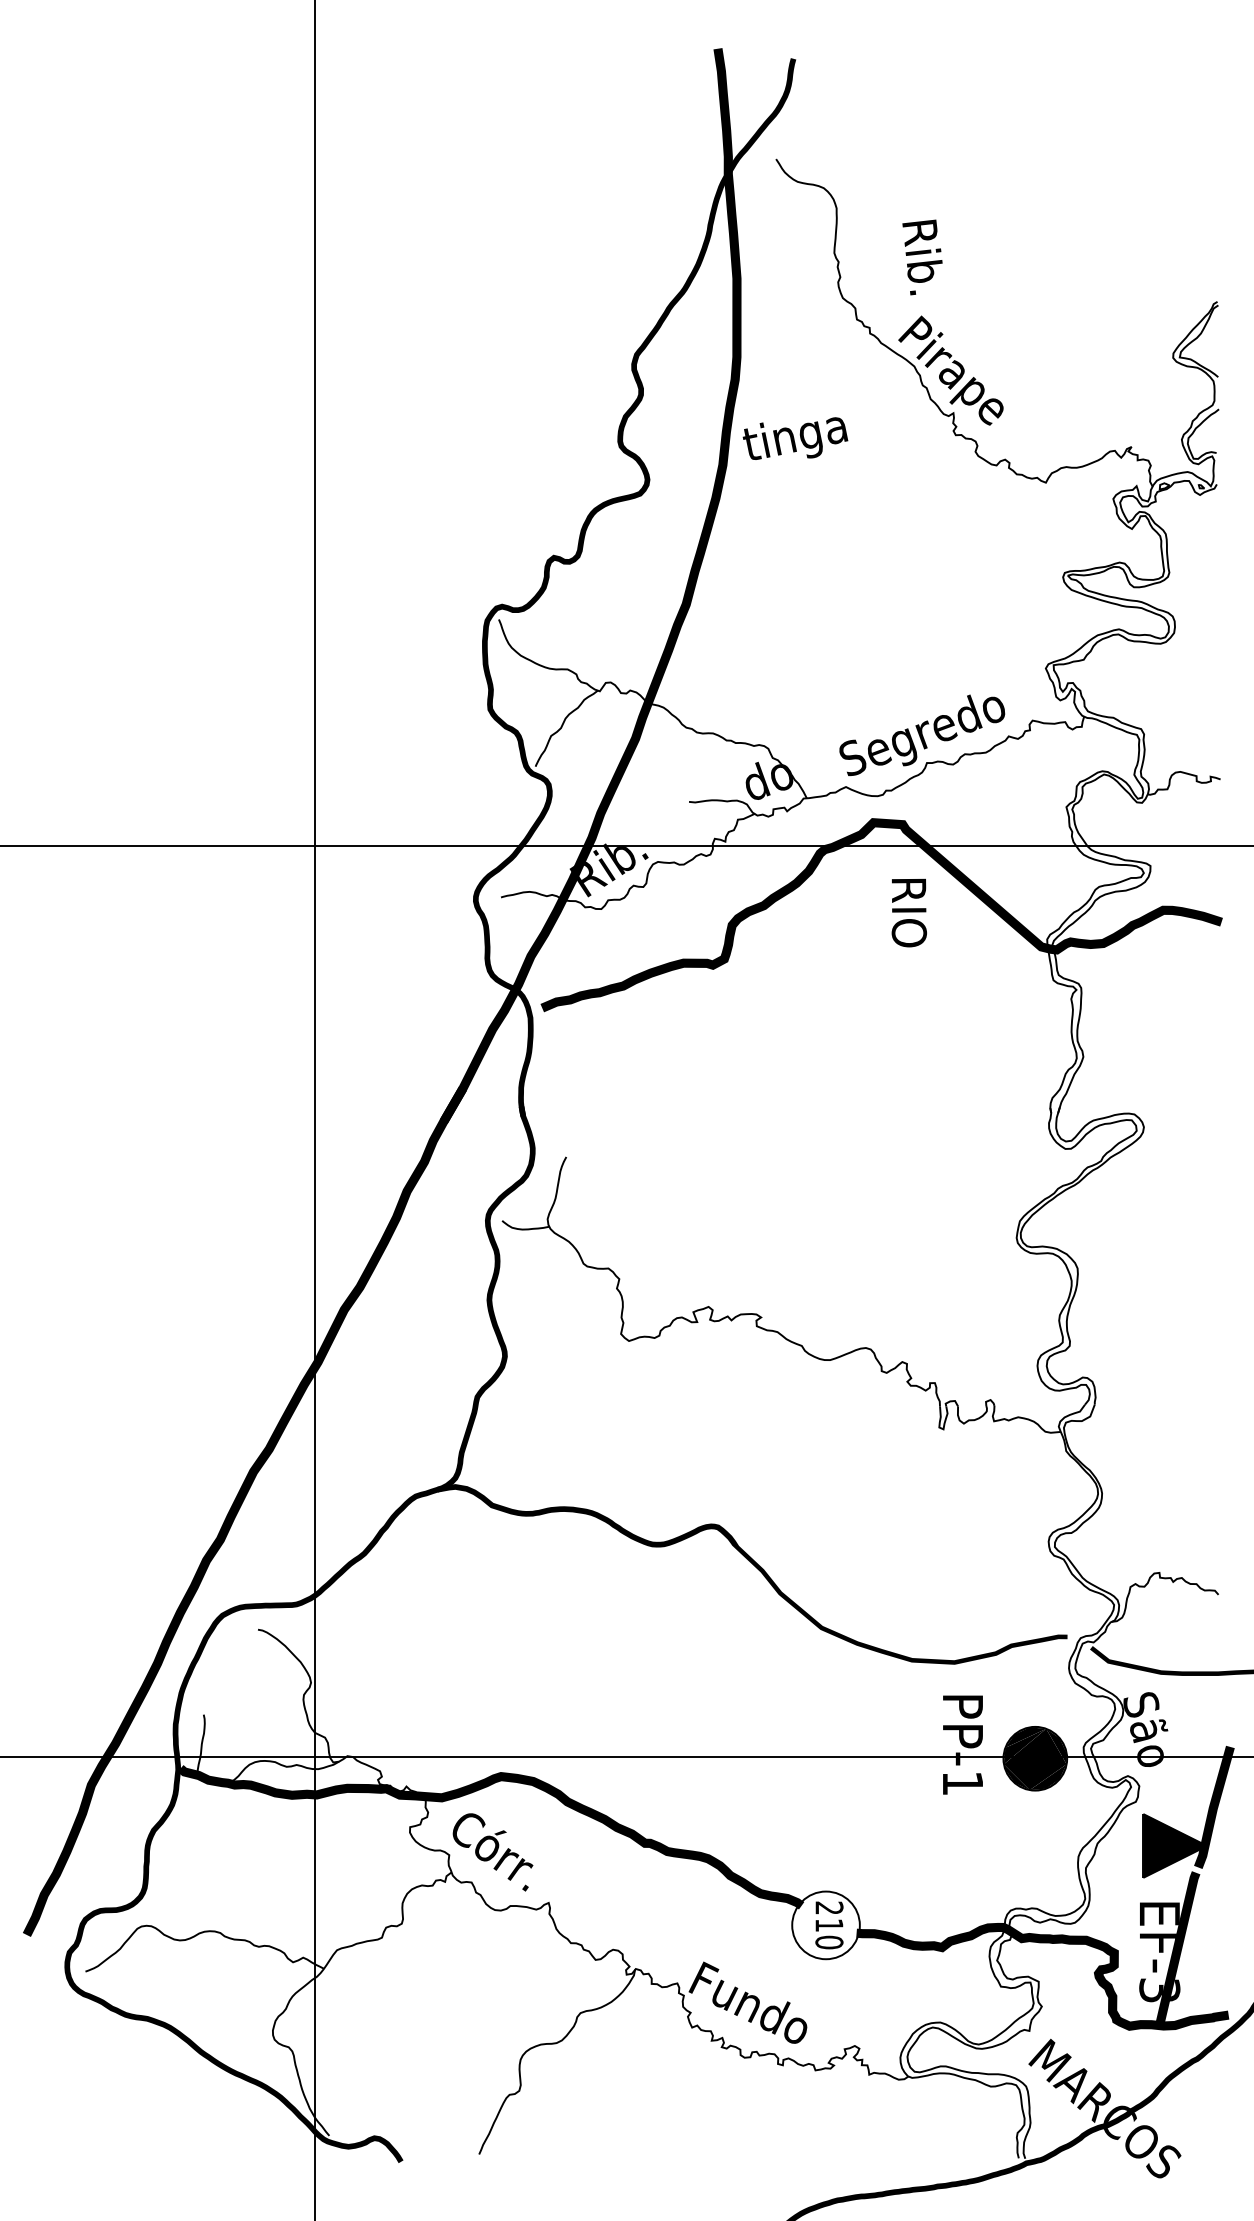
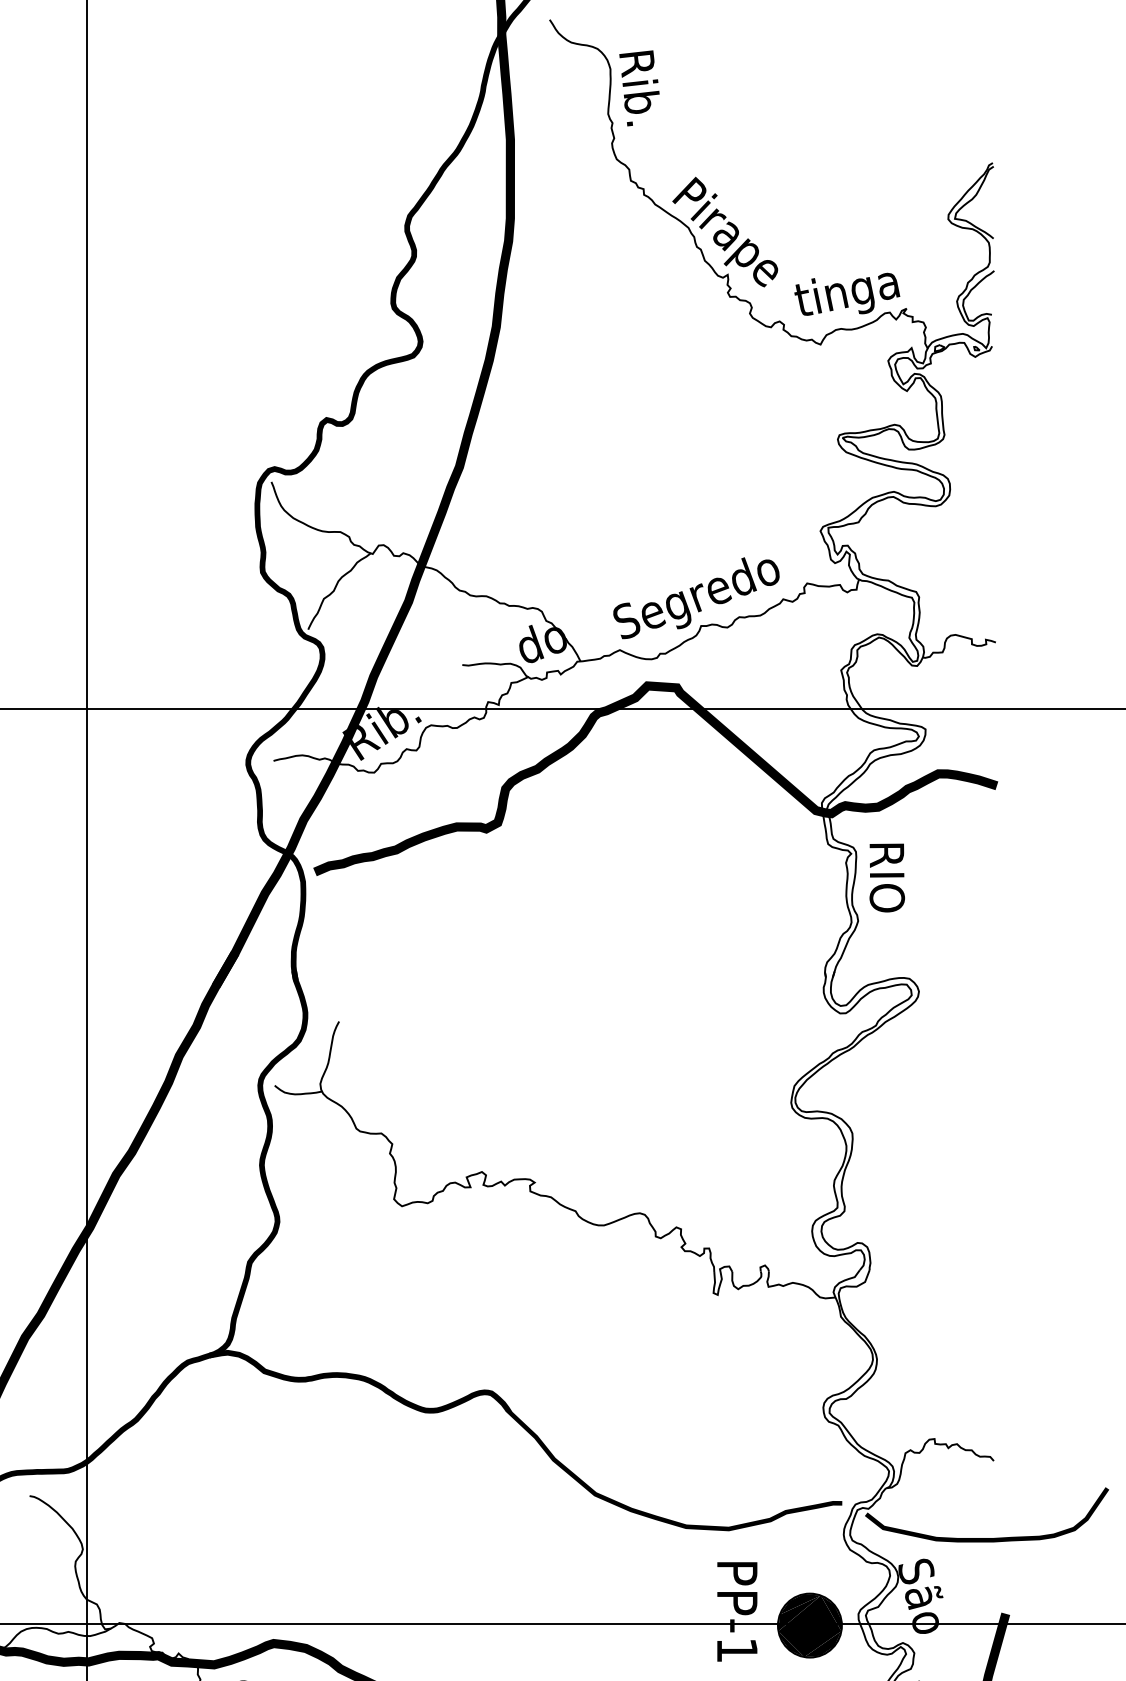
text: (922, 257) -> (639, 88), moved
text: (795, 438) -> (847, 294), moved
text: (908, 912) -> (886, 877), moved

